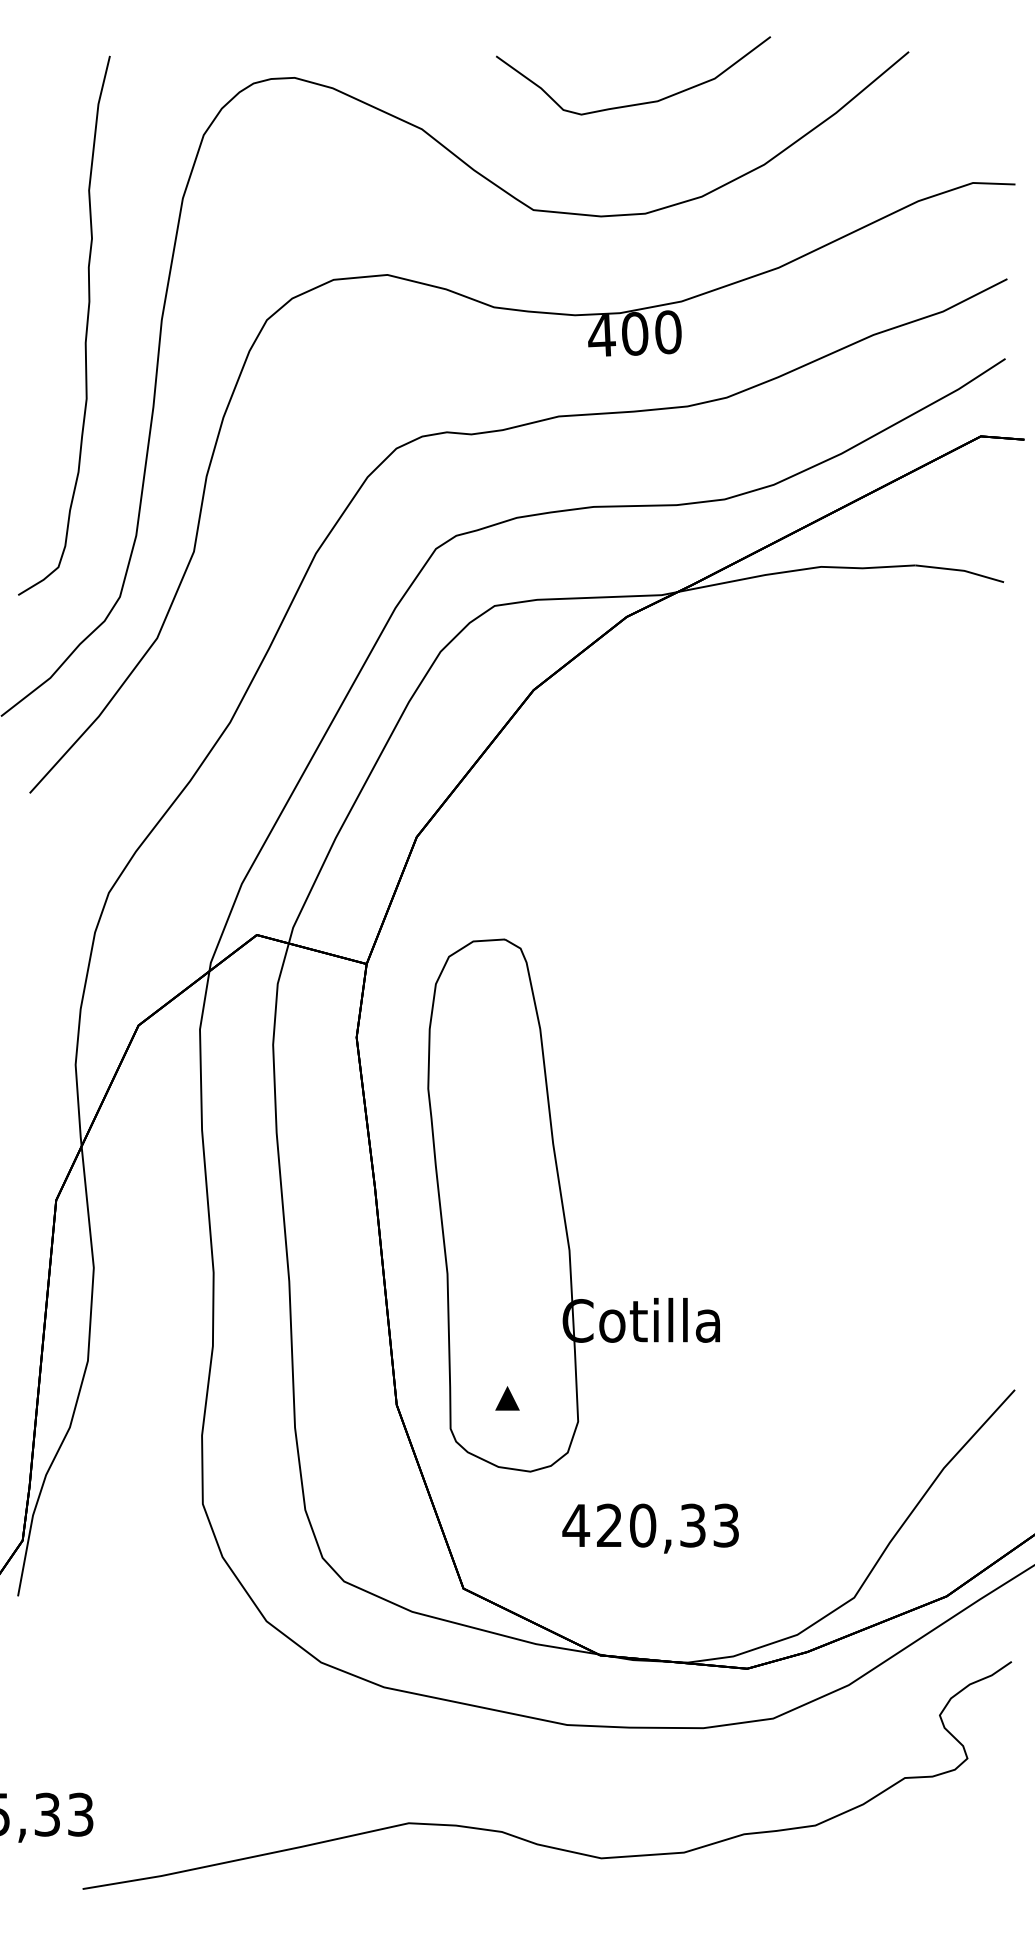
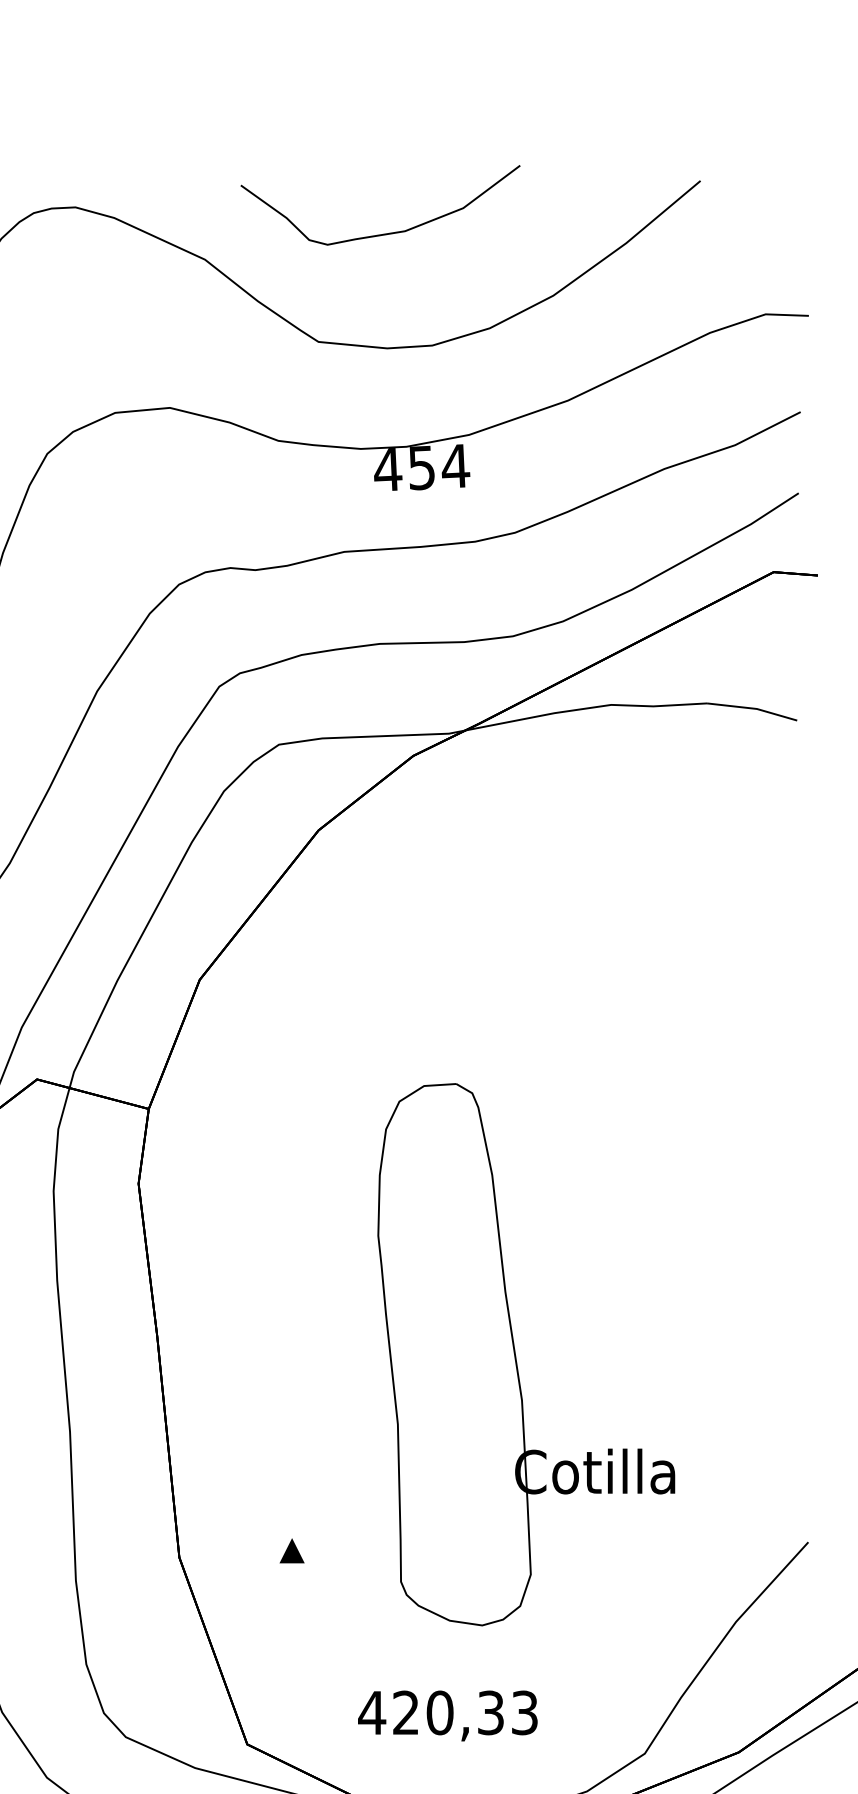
curve: (636, 103) -> (383, 233), moved
text: (652, 332) -> (439, 466), 400 -> 454
part: (564, 1209) -> (516, 1358), moved
text: (650, 1528) -> (447, 1715), moved

